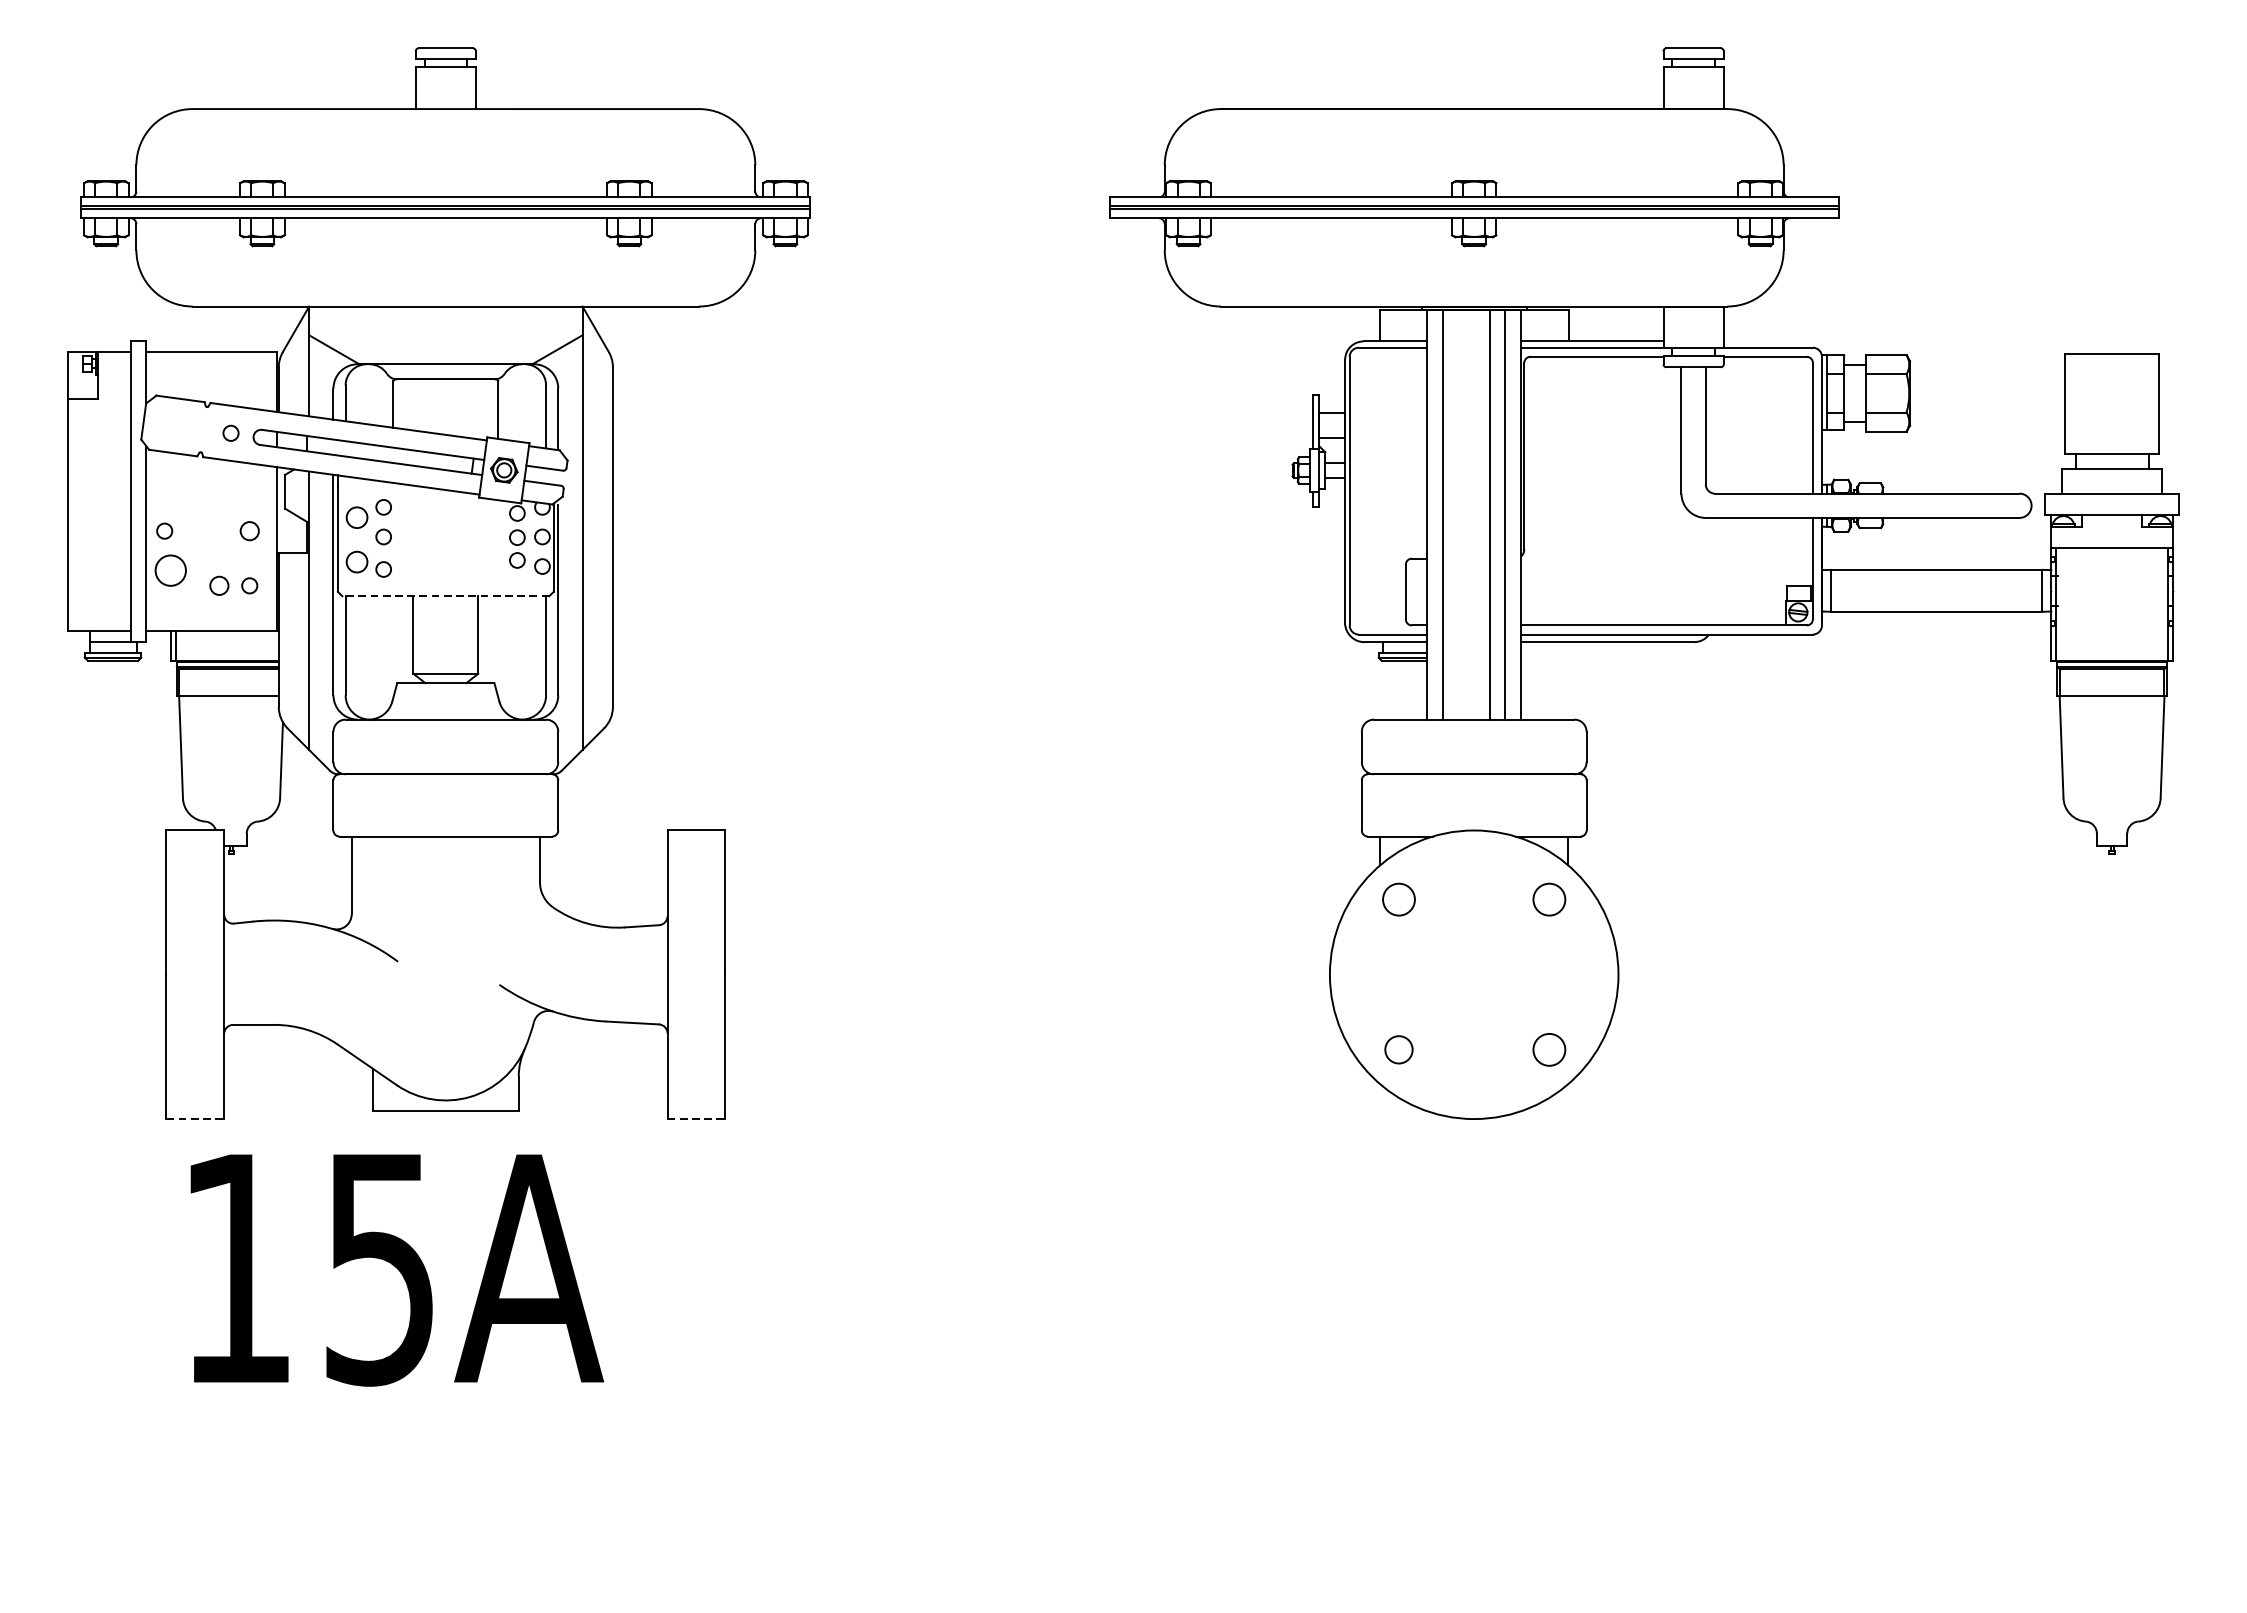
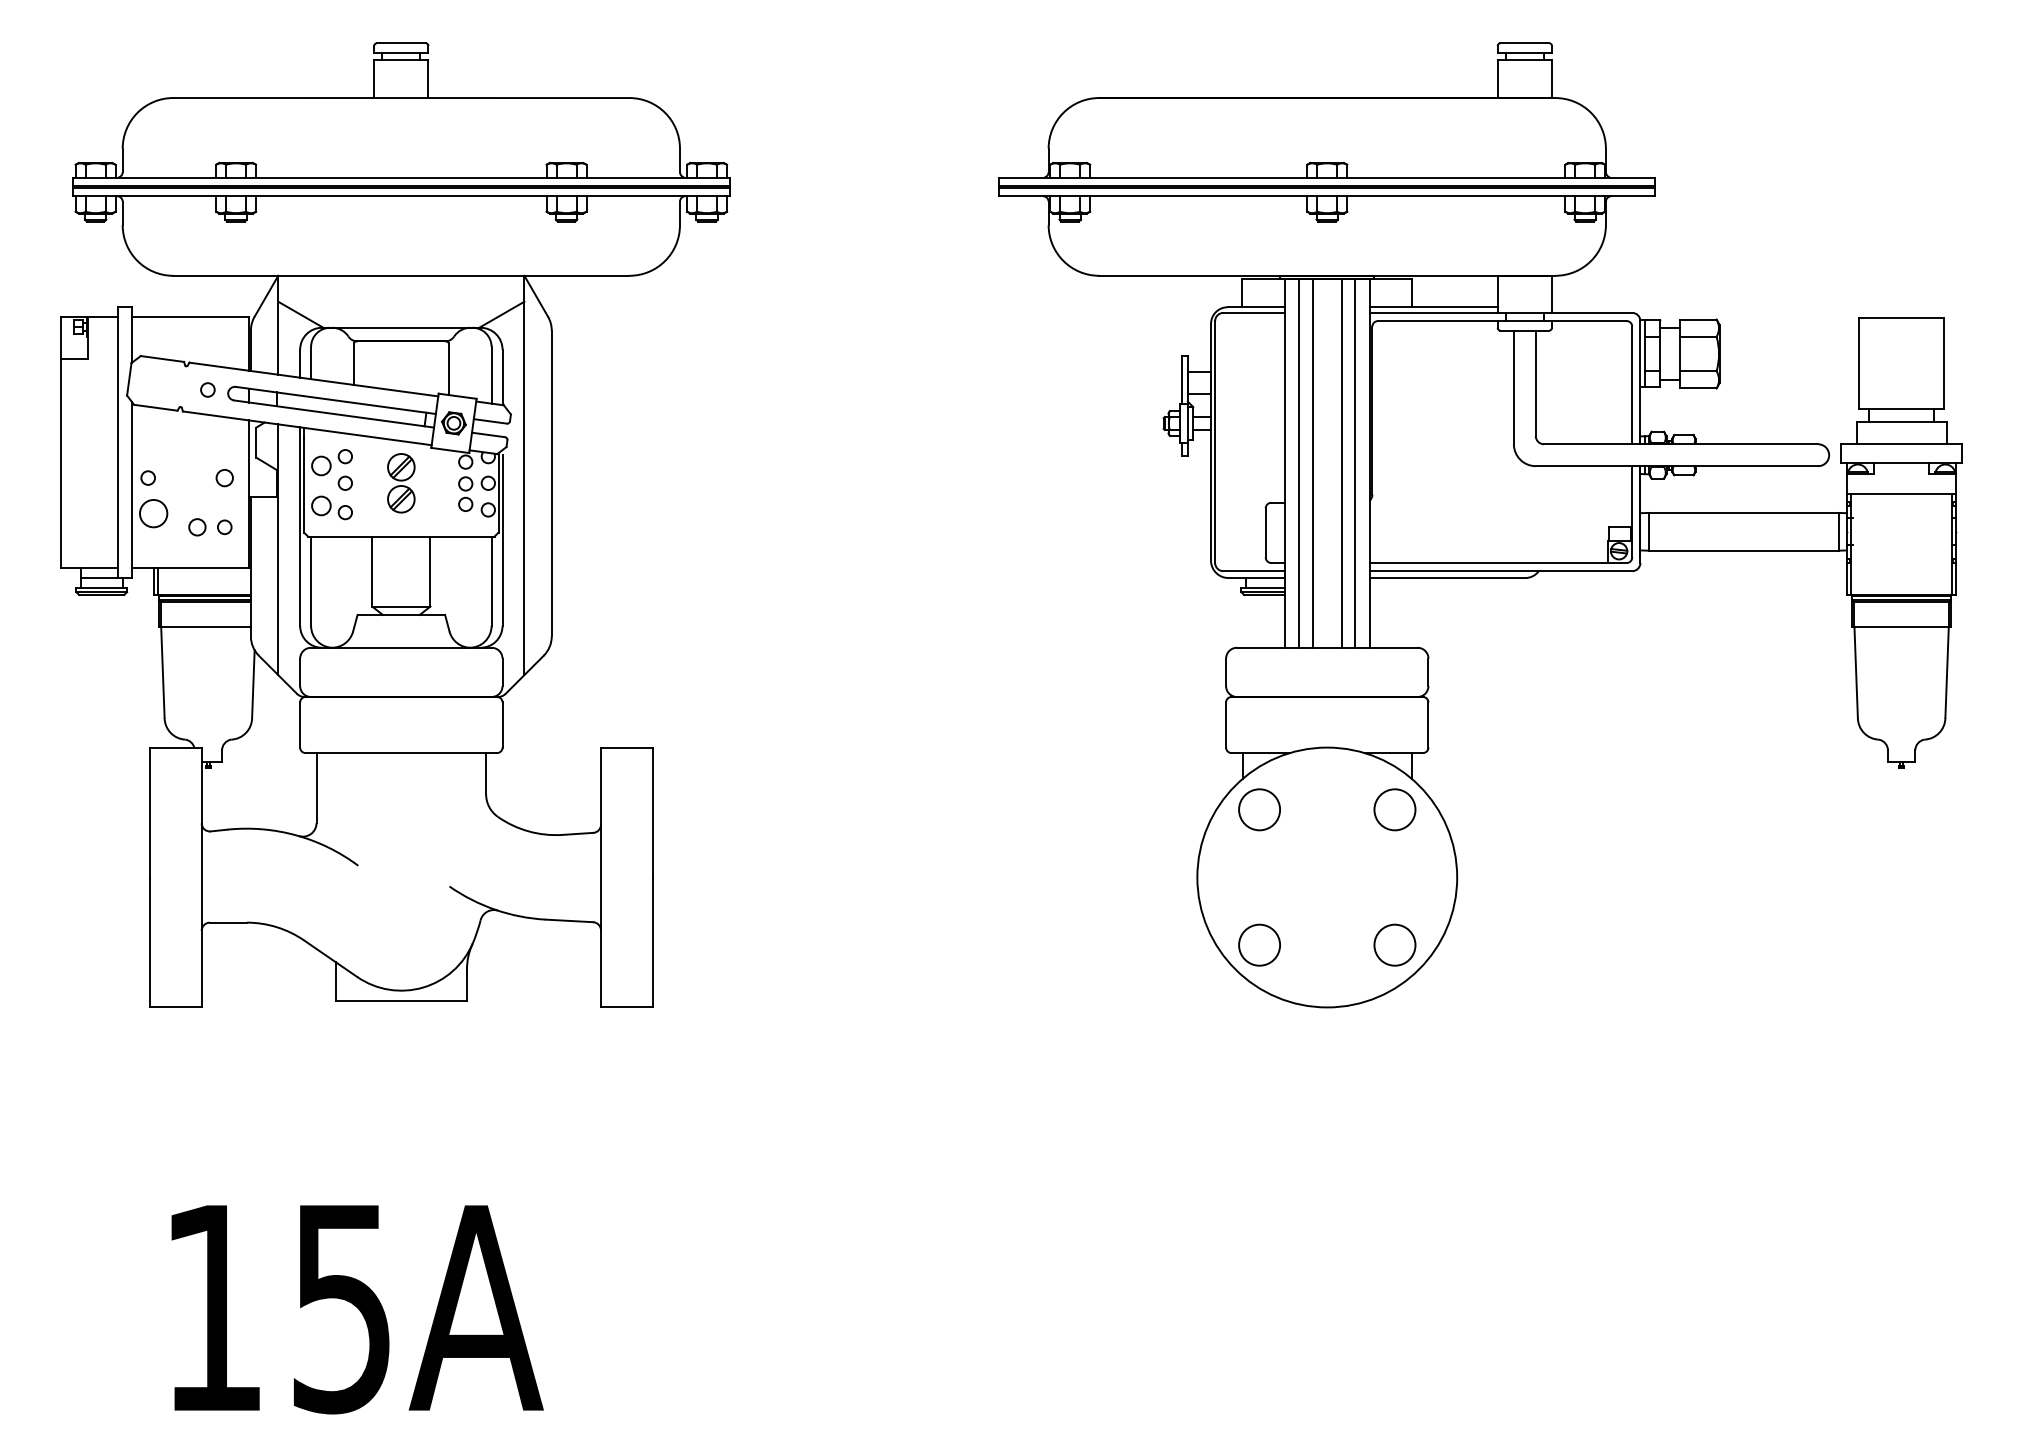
line: (1457, 513) -> (1312, 462), added
part: (446, 537) -> (401, 483), added
line: (444, 596) -> (400, 536), dashed -> solid
circle: (1398, 899) -> (1259, 809), size x1.43
circle: (1548, 899) -> (1394, 809), size x1.43
circle: (1398, 1049) -> (1259, 944), size x1.67
circle: (1548, 1049) -> (1394, 944), size x1.43
line: (195, 1119) -> (175, 1007), dashed -> solid
line: (695, 1119) -> (626, 1007), dashed -> solid
text: (397, 1270) -> (357, 1309), moved

